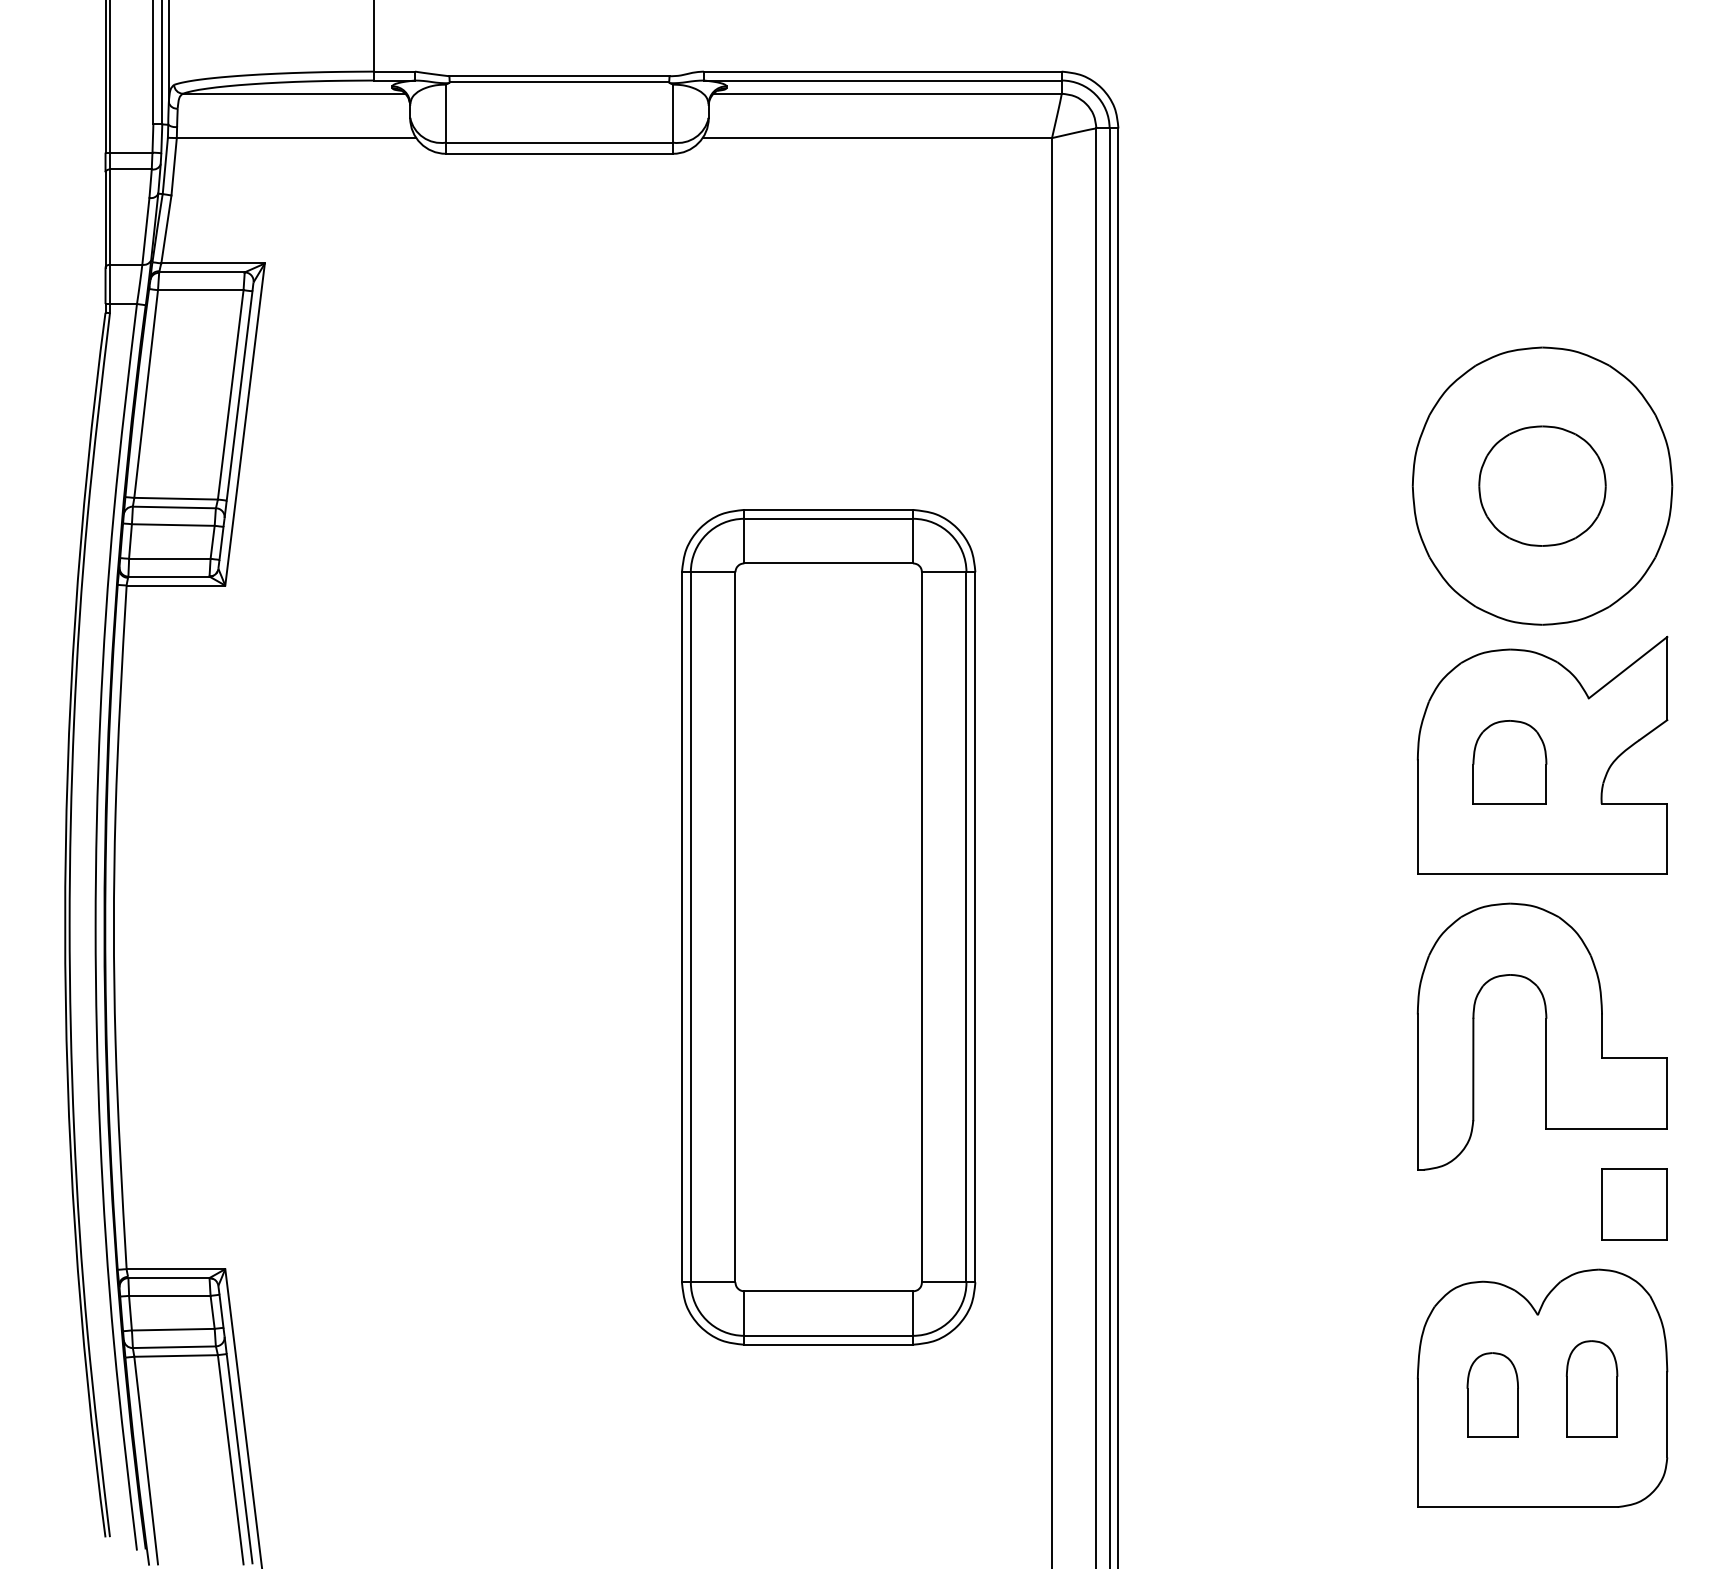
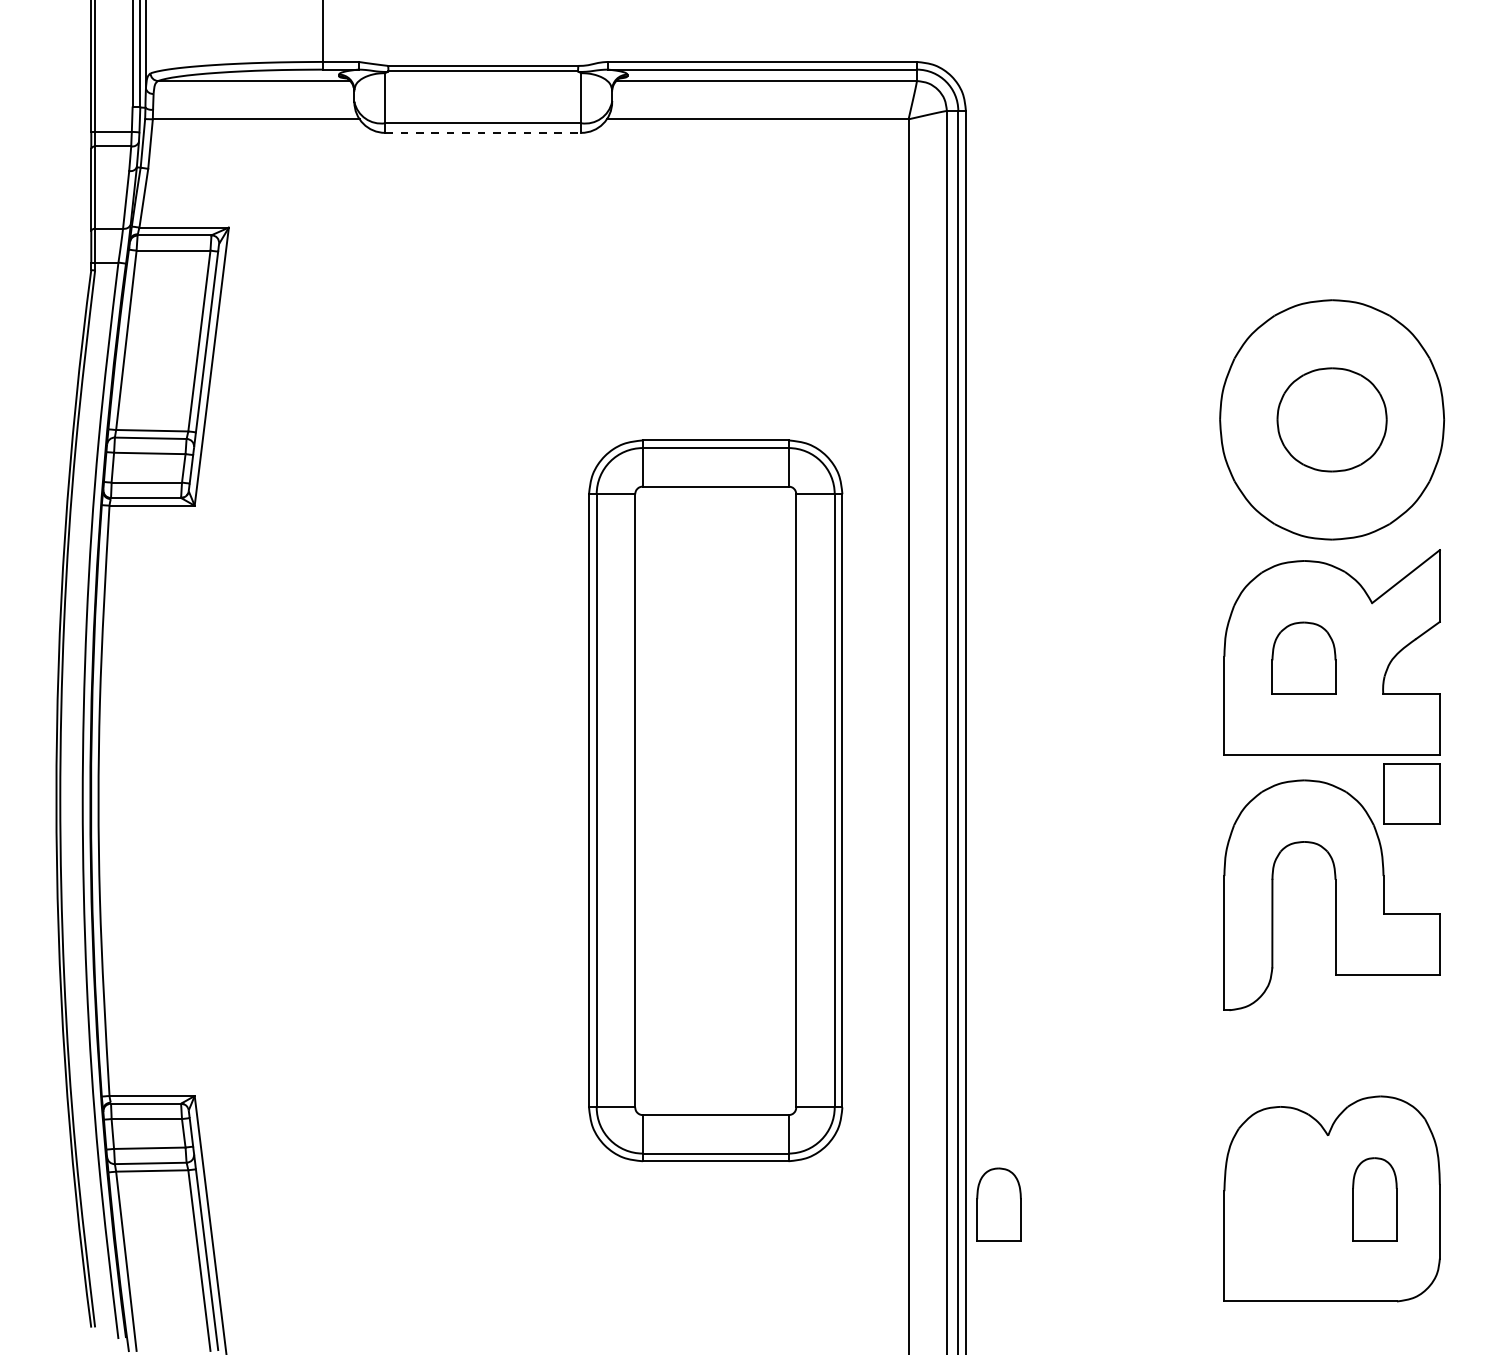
line: (559, 153) -> (483, 132), solid -> dashed
part: (1634, 1204) -> (1411, 794), moved
part: (1492, 1394) -> (998, 1204), moved

